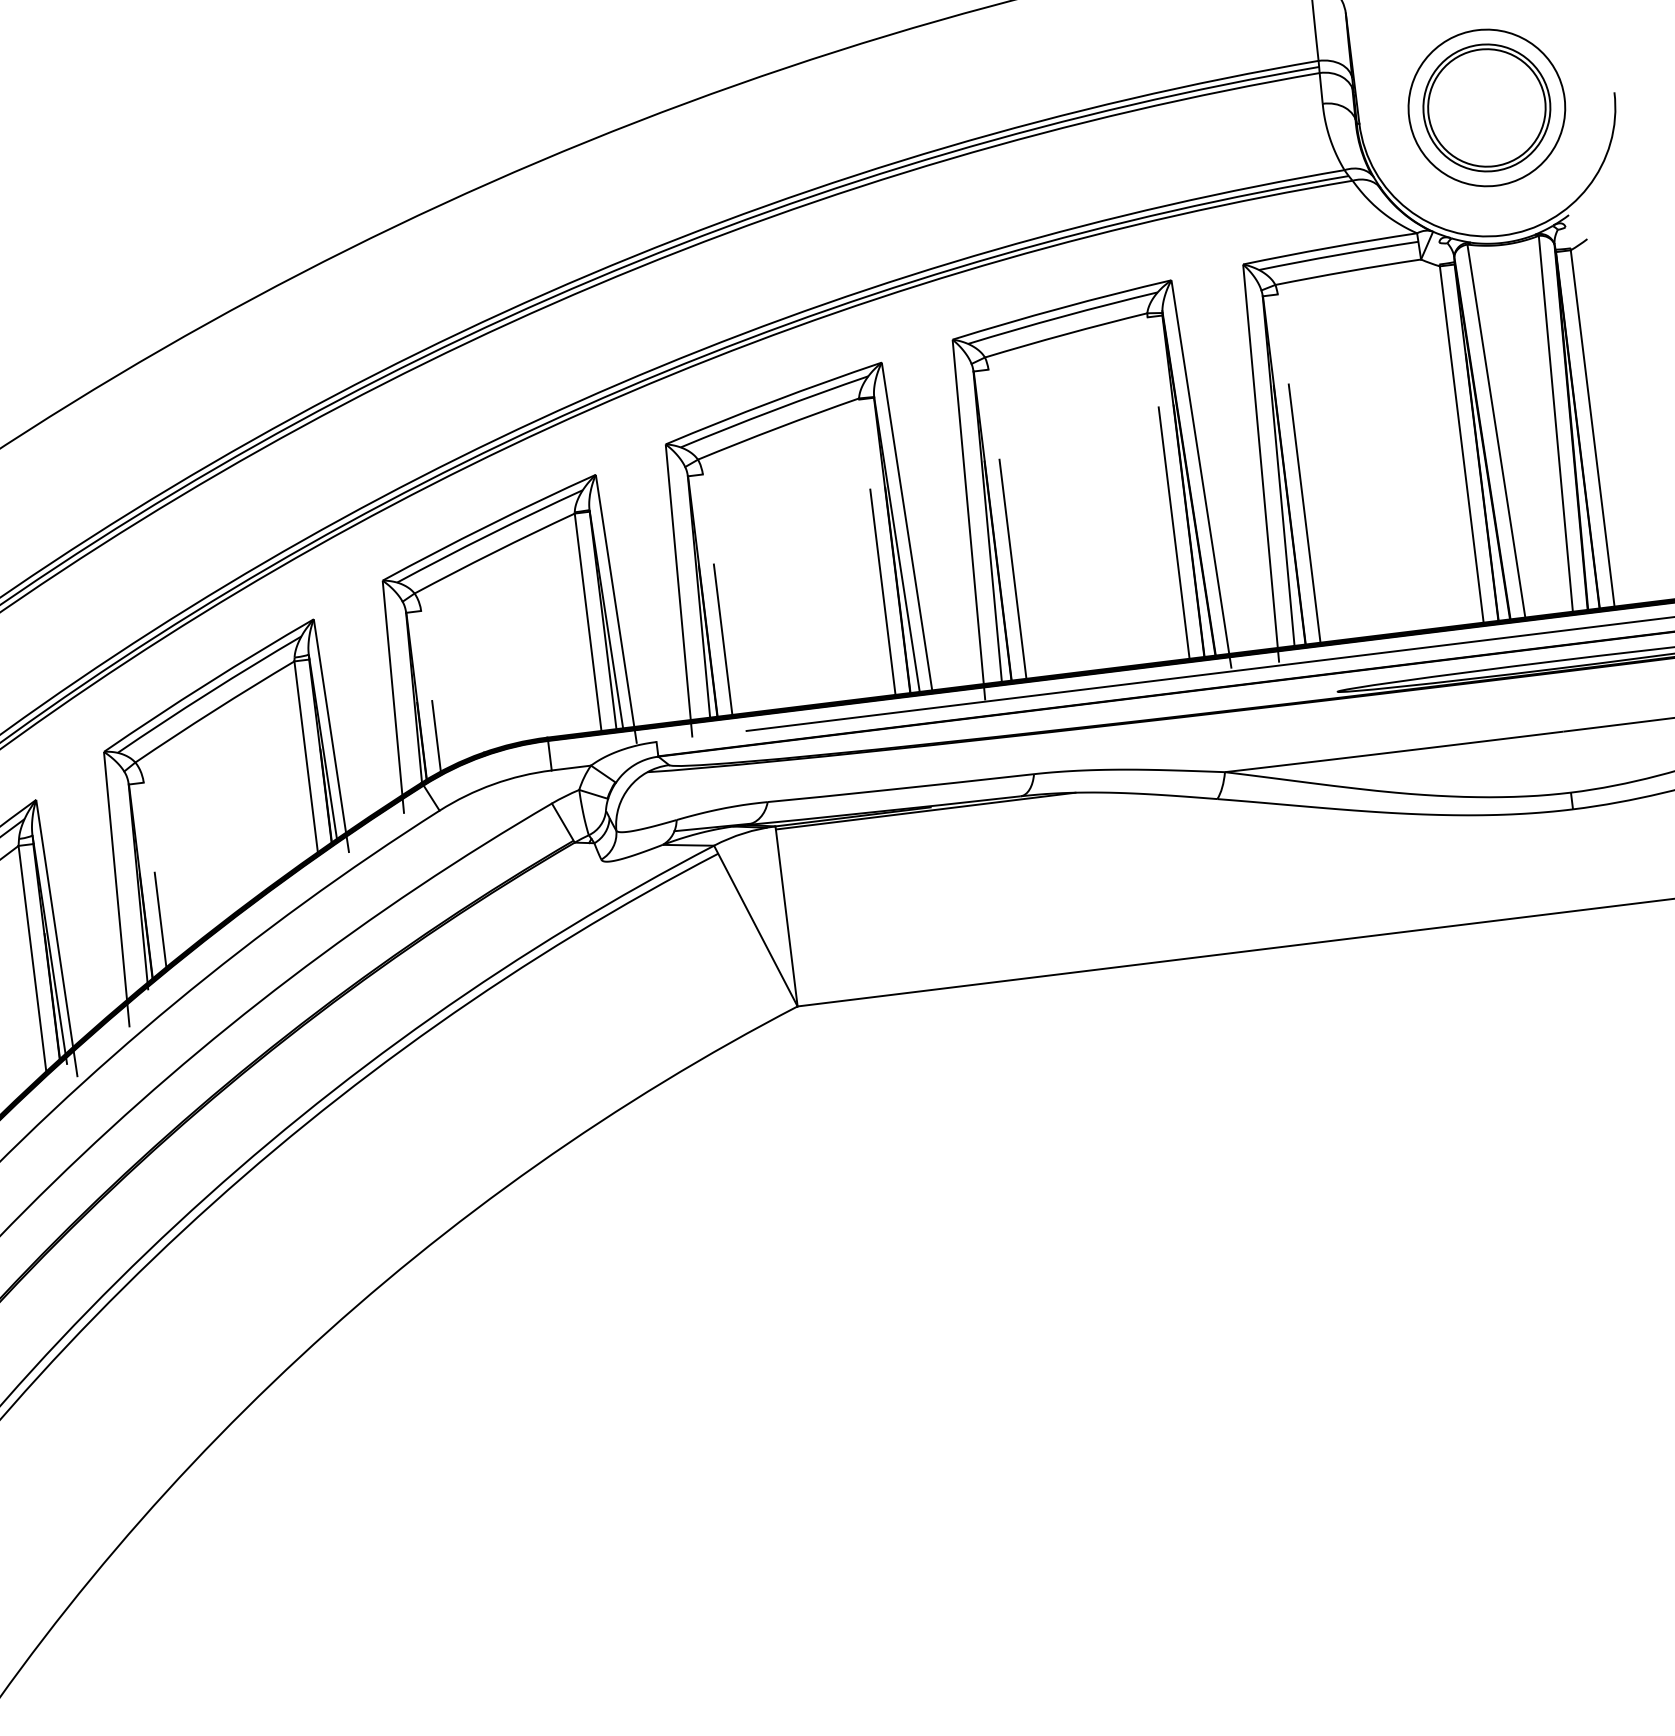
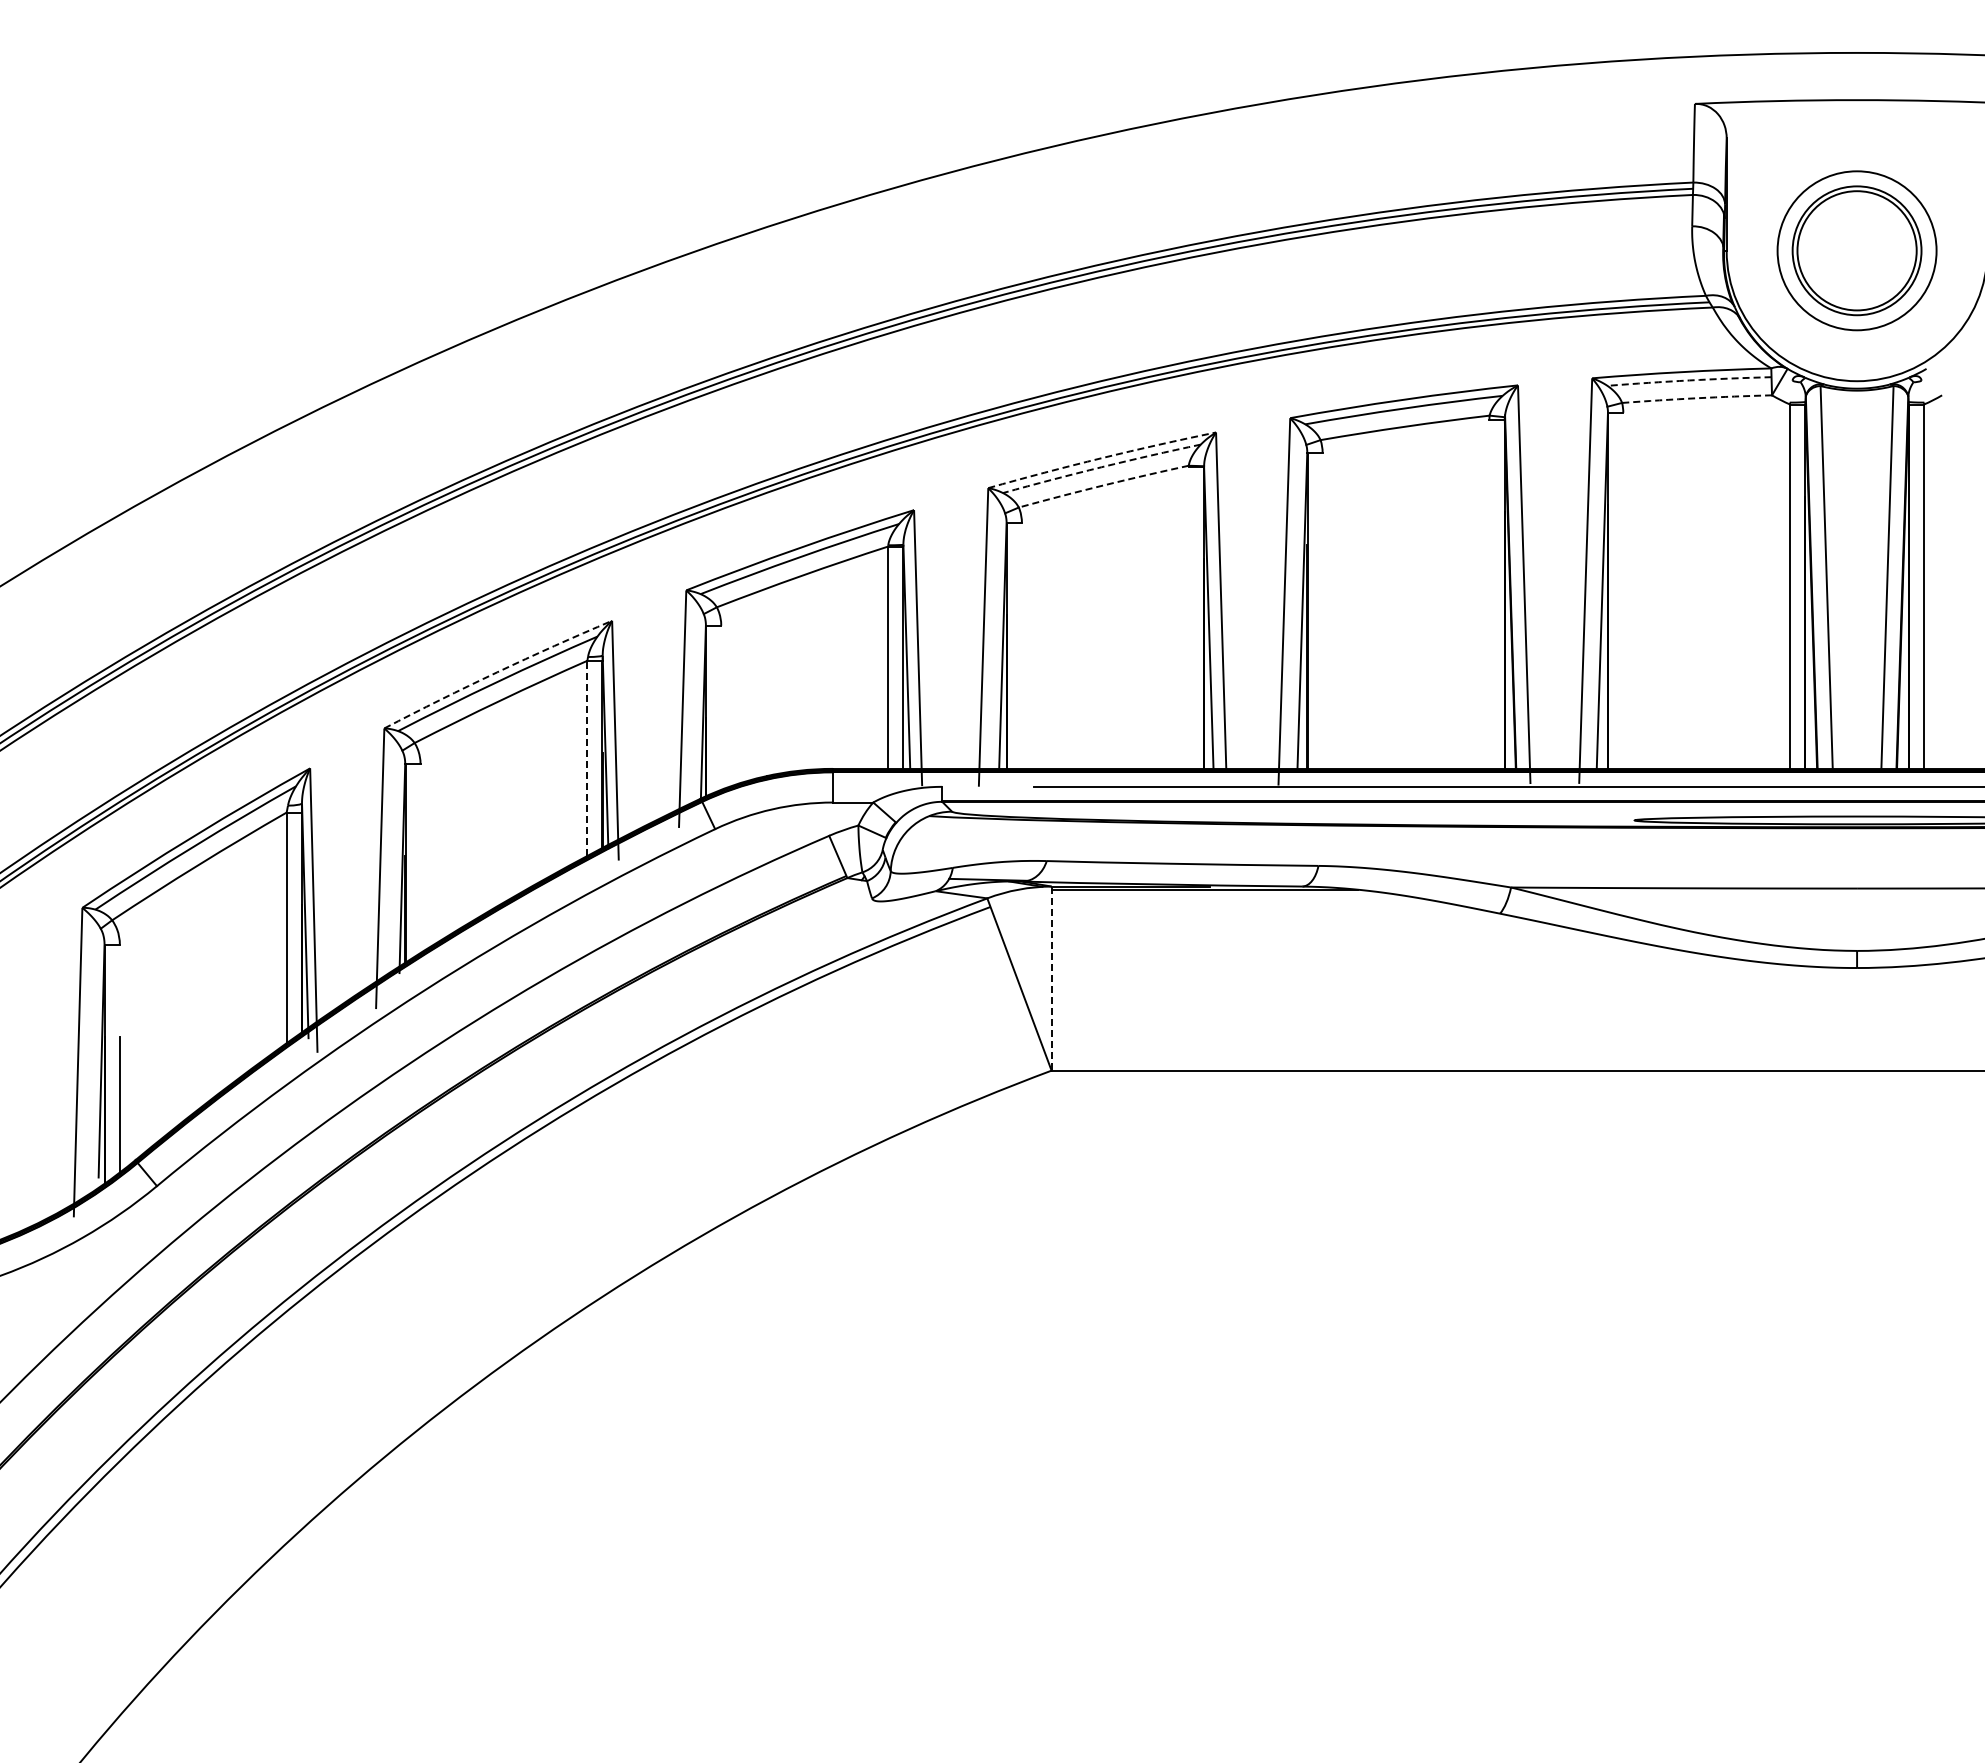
arc: (1338, 254) -> (1689, 380), solid -> dashed
arc: (1348, 271) -> (1697, 398), solid -> dashed
arc: (772, 401) -> (1101, 458), solid -> dashed
arc: (773, 410) -> (1101, 467), solid -> dashed
arc: (778, 427) -> (1103, 485), solid -> dashed
line: (1304, 513) -> (1623, 636), removed
line: (1174, 532) -> (1489, 639), removed
line: (1012, 568) -> (1322, 656), removed
line: (882, 591) -> (1188, 663), removed
line: (722, 639) -> (1021, 691), removed
arc: (207, 683) -> (497, 672), solid -> dashed
line: (436, 735) -> (721, 753), removed
line: (306, 756) -> (587, 758), solid -> dashed
line: (786, 917) -> (1051, 979), solid -> dashed
line: (160, 919) -> (420, 904), removed

